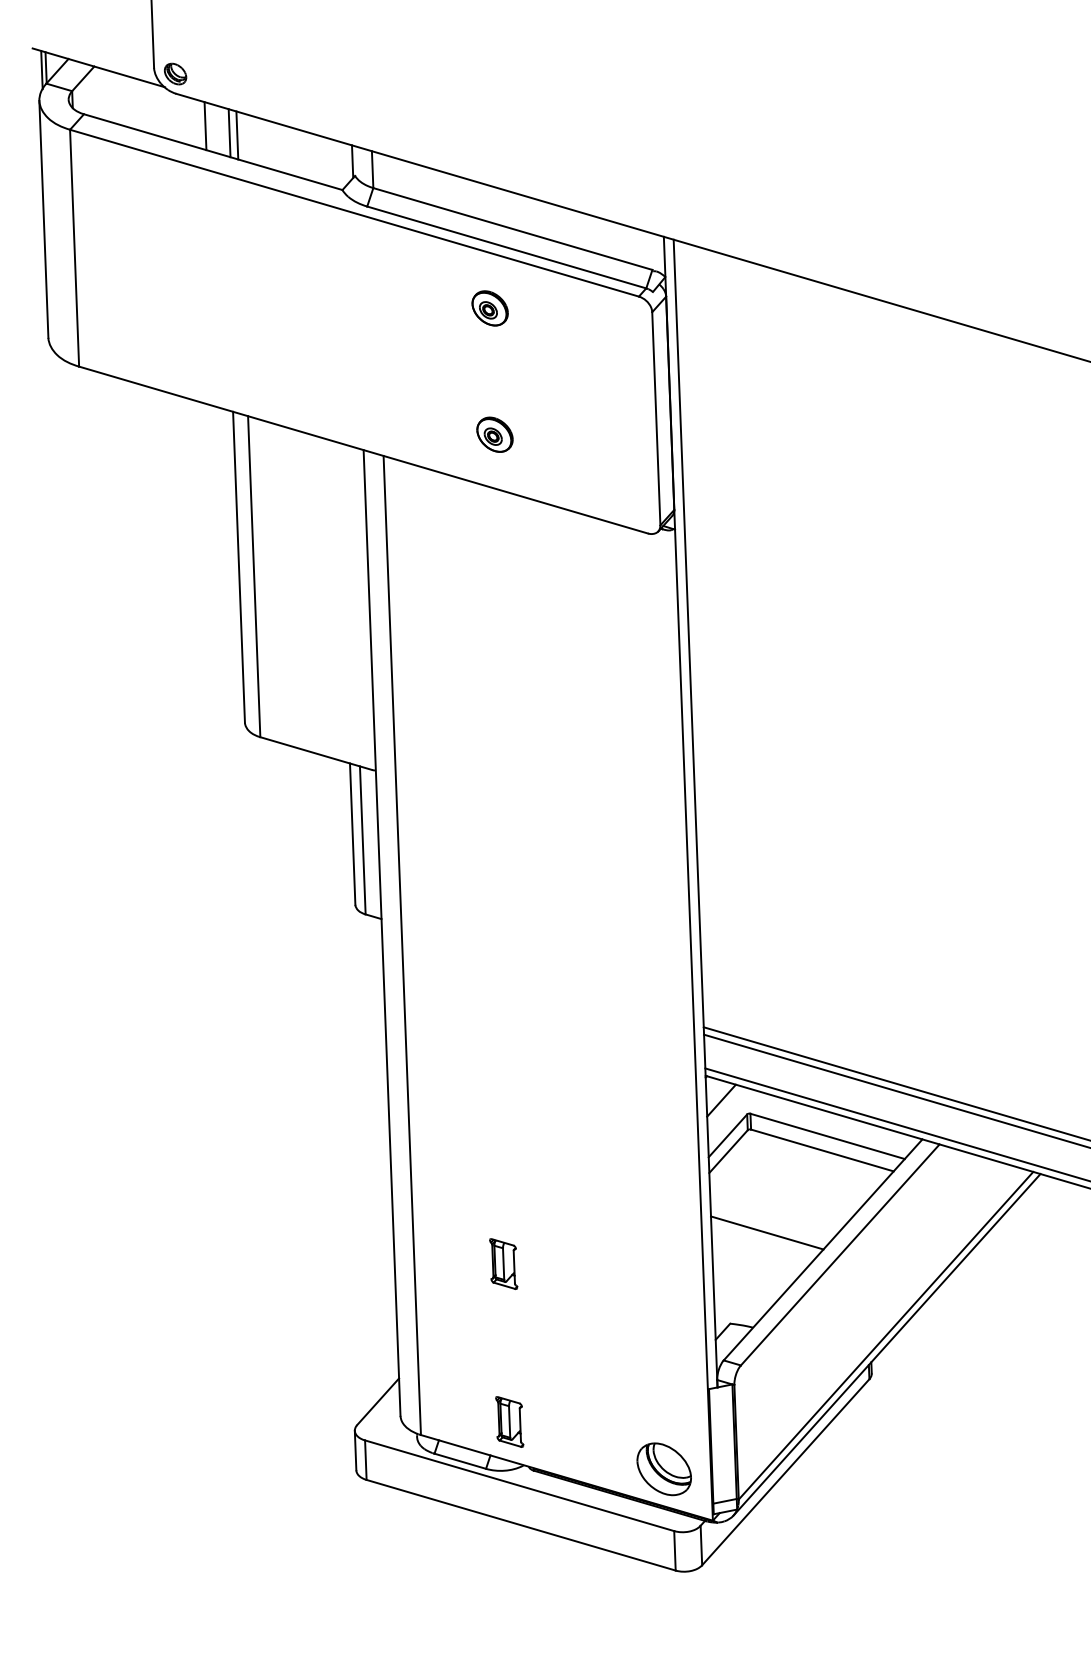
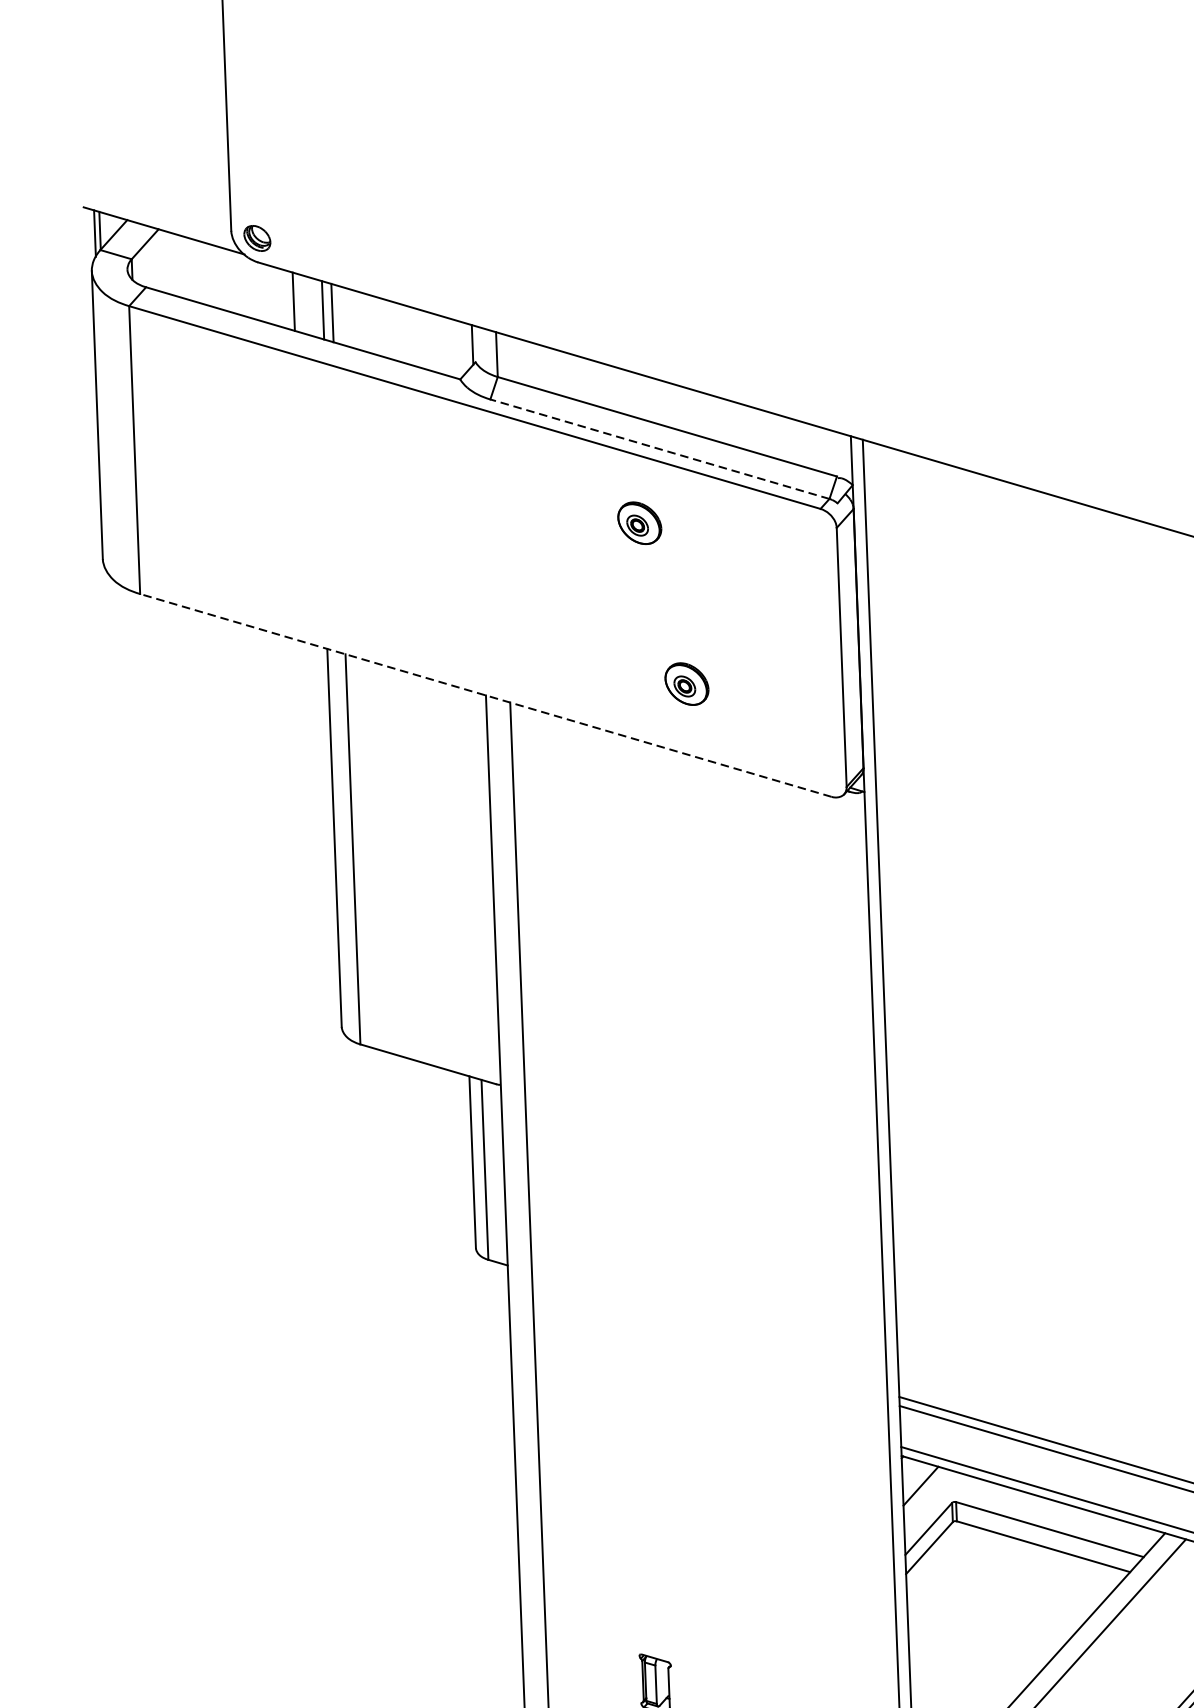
line: (506, 247) -> (659, 449), solid -> dashed
part: (494, 434) -> (686, 683), moved
line: (363, 449) -> (485, 694), solid -> dashed
line: (767, 1232) -> (976, 1646), removed

